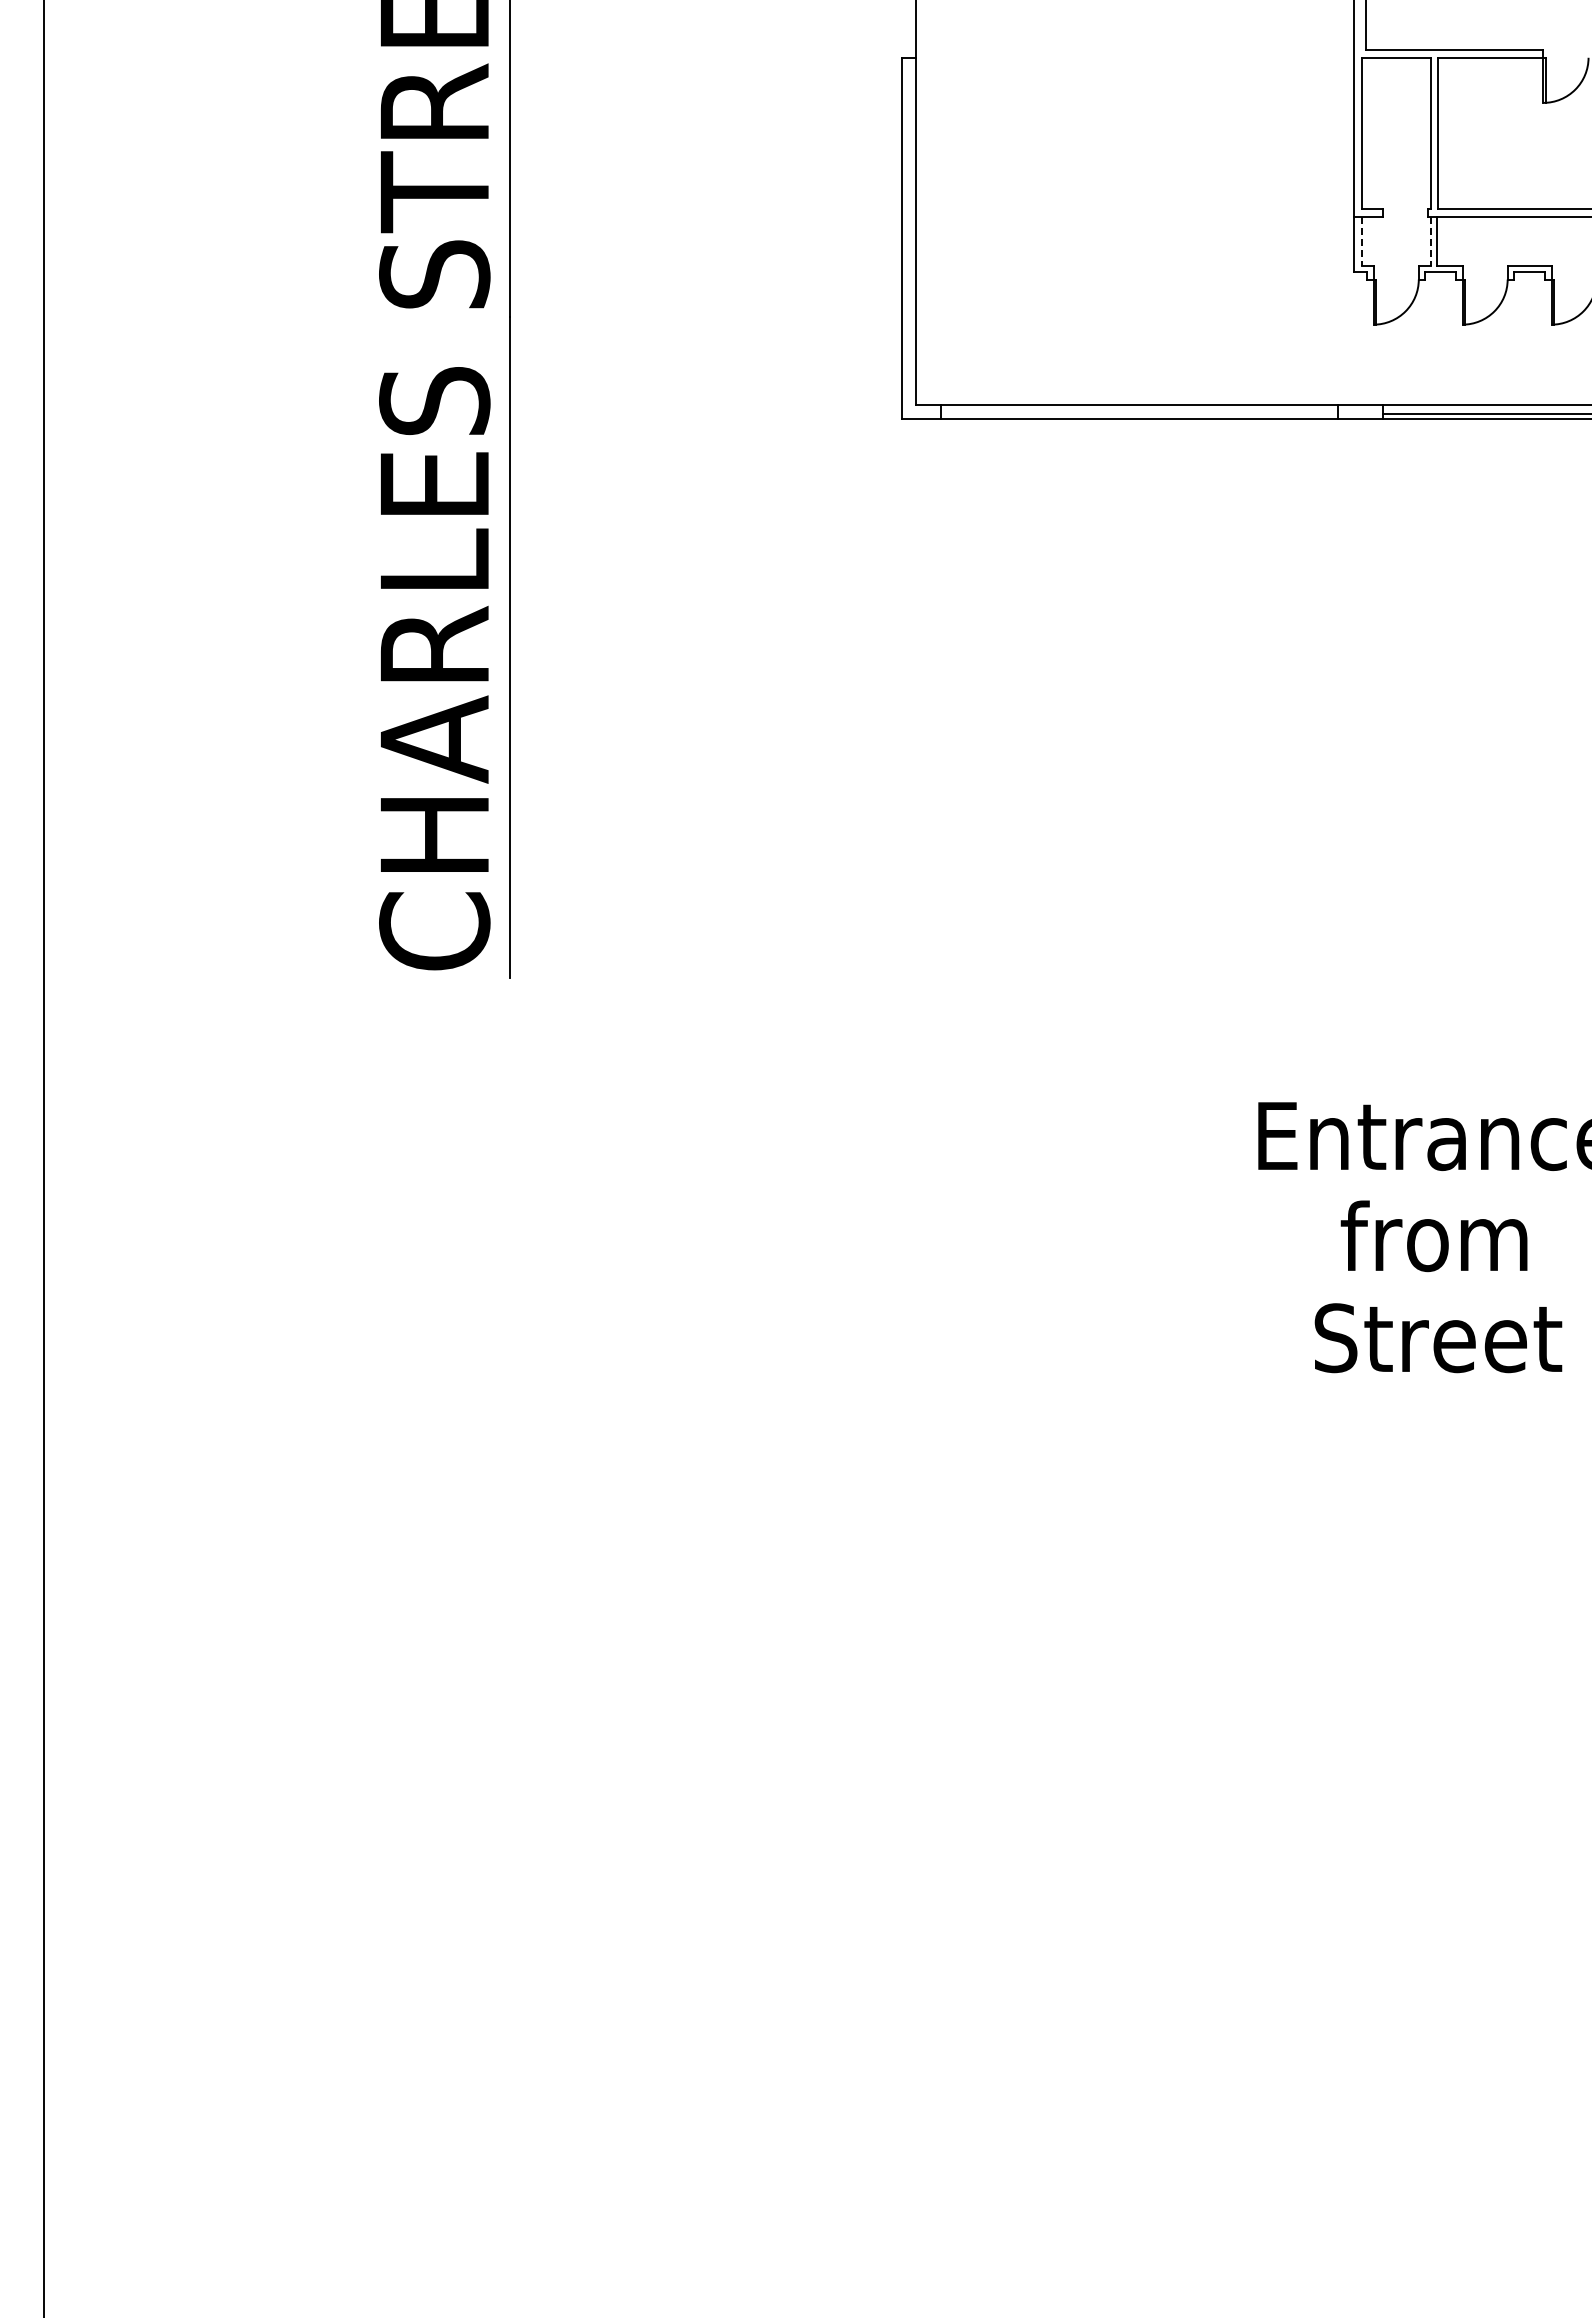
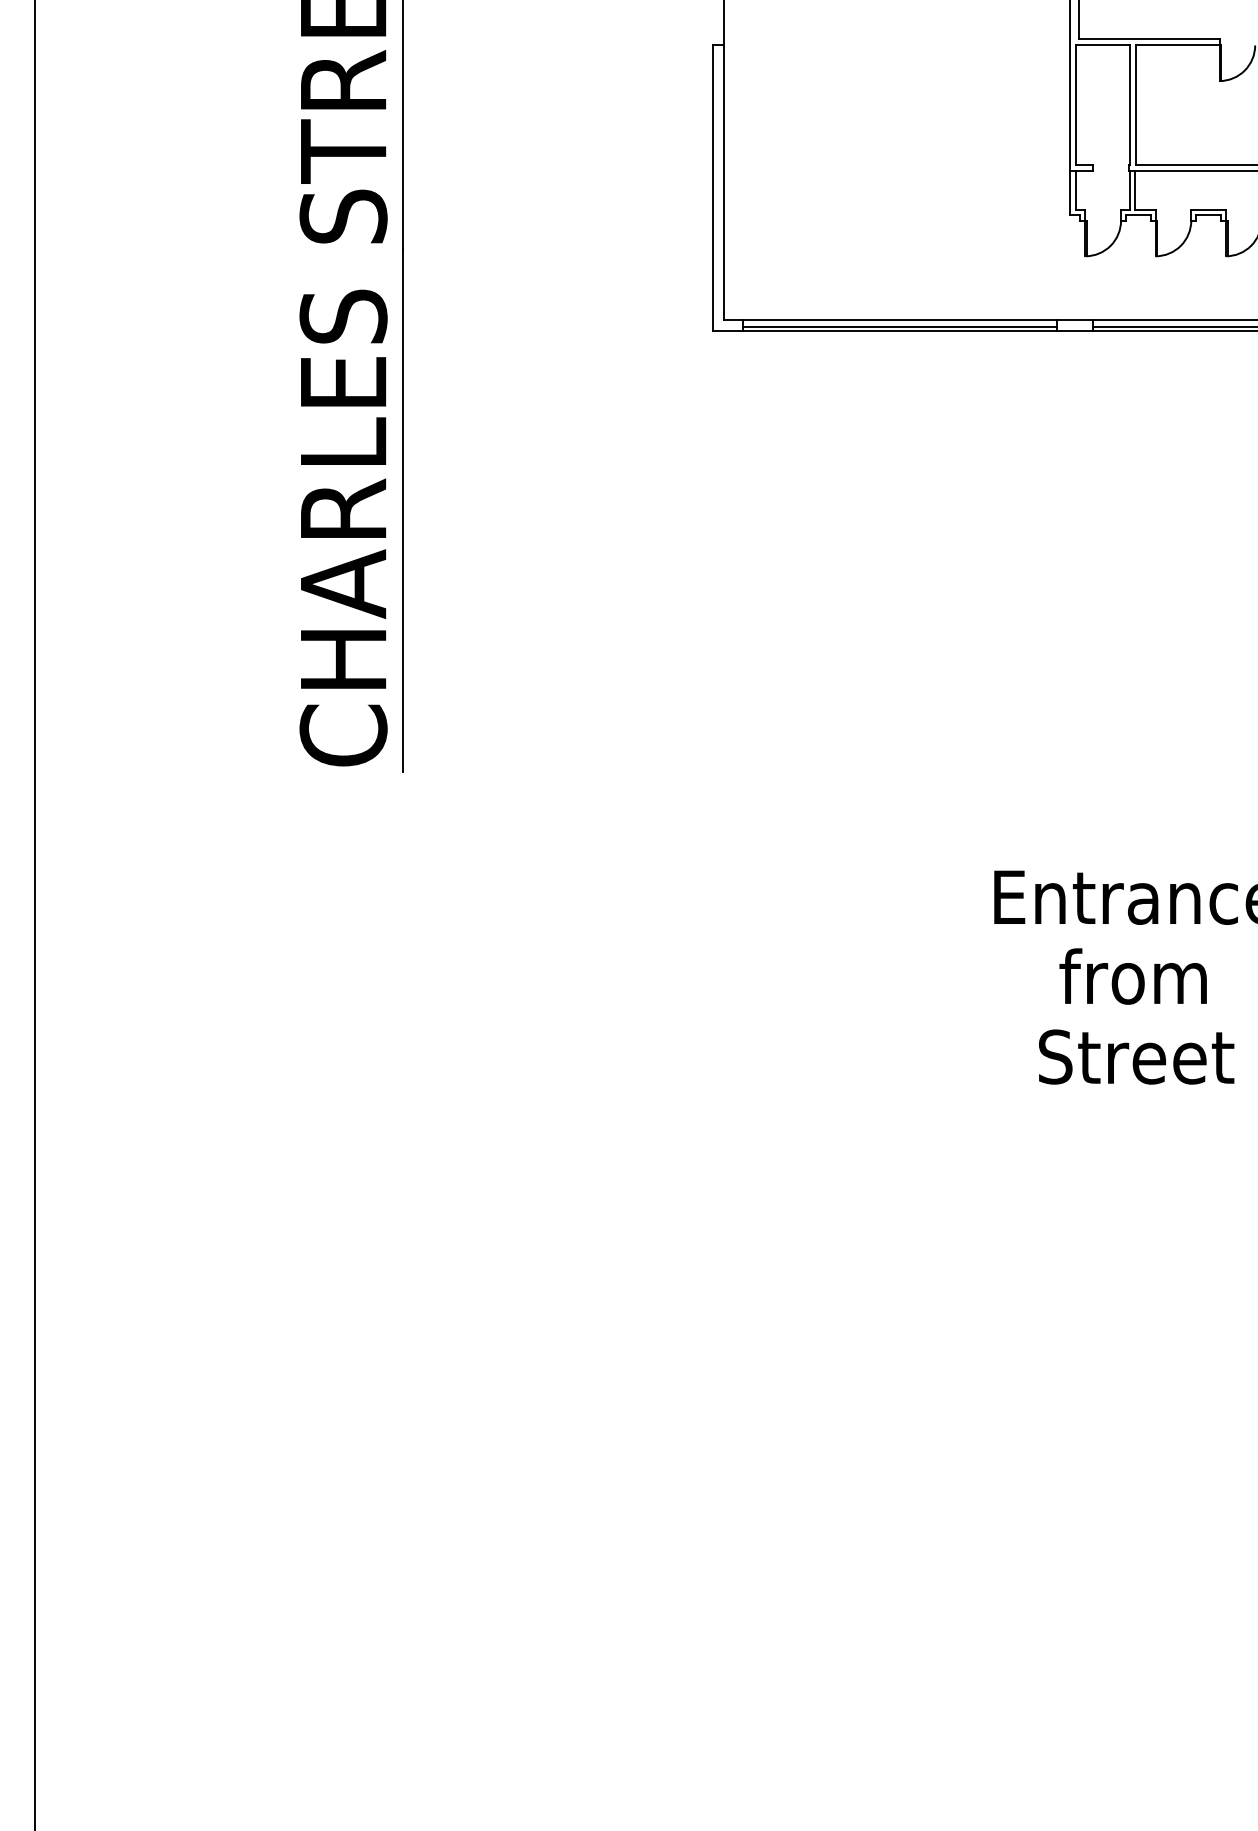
line: (1361, 241) -> (1075, 190), dashed -> solid
line: (1430, 241) -> (1130, 190), dashed -> solid
line: (1139, 413) -> (900, 326), added

